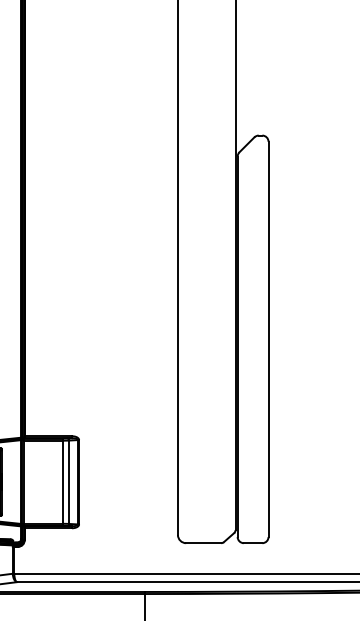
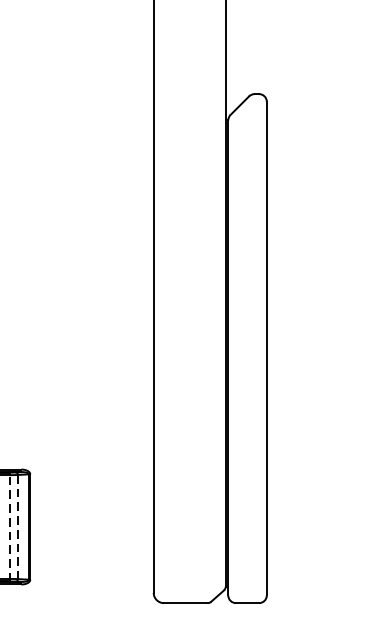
line: (62, 482) -> (9, 527), solid -> dashed
line: (69, 482) -> (18, 527), solid -> dashed

